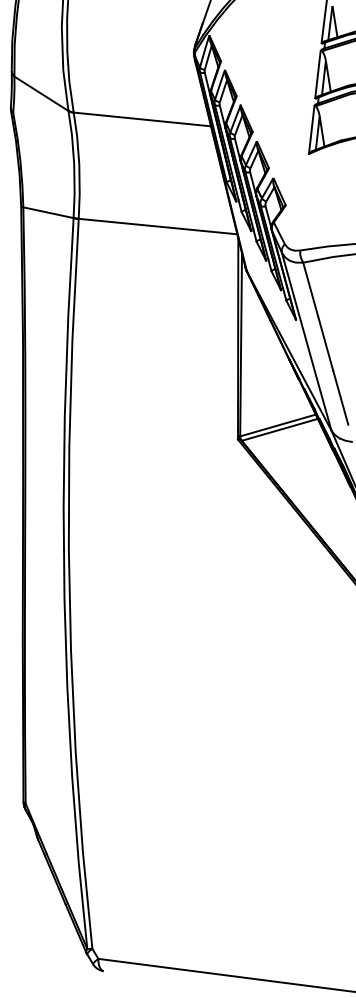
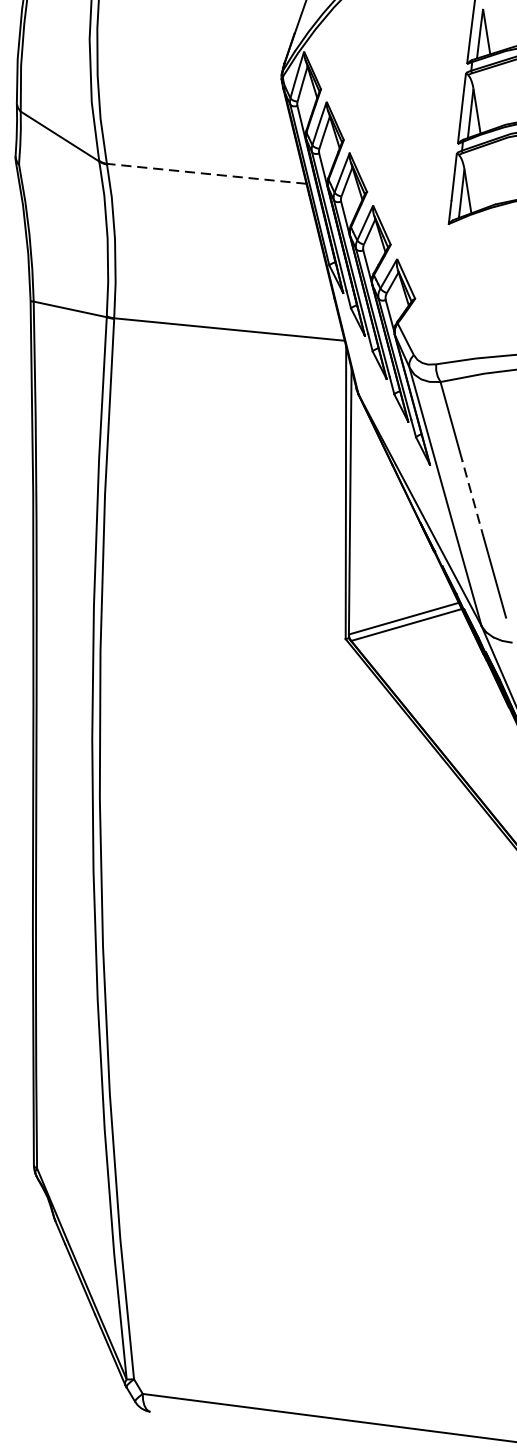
line: (142, 119) -> (206, 173), solid -> dashed
line: (325, 343) -> (472, 499), solid -> dashed

